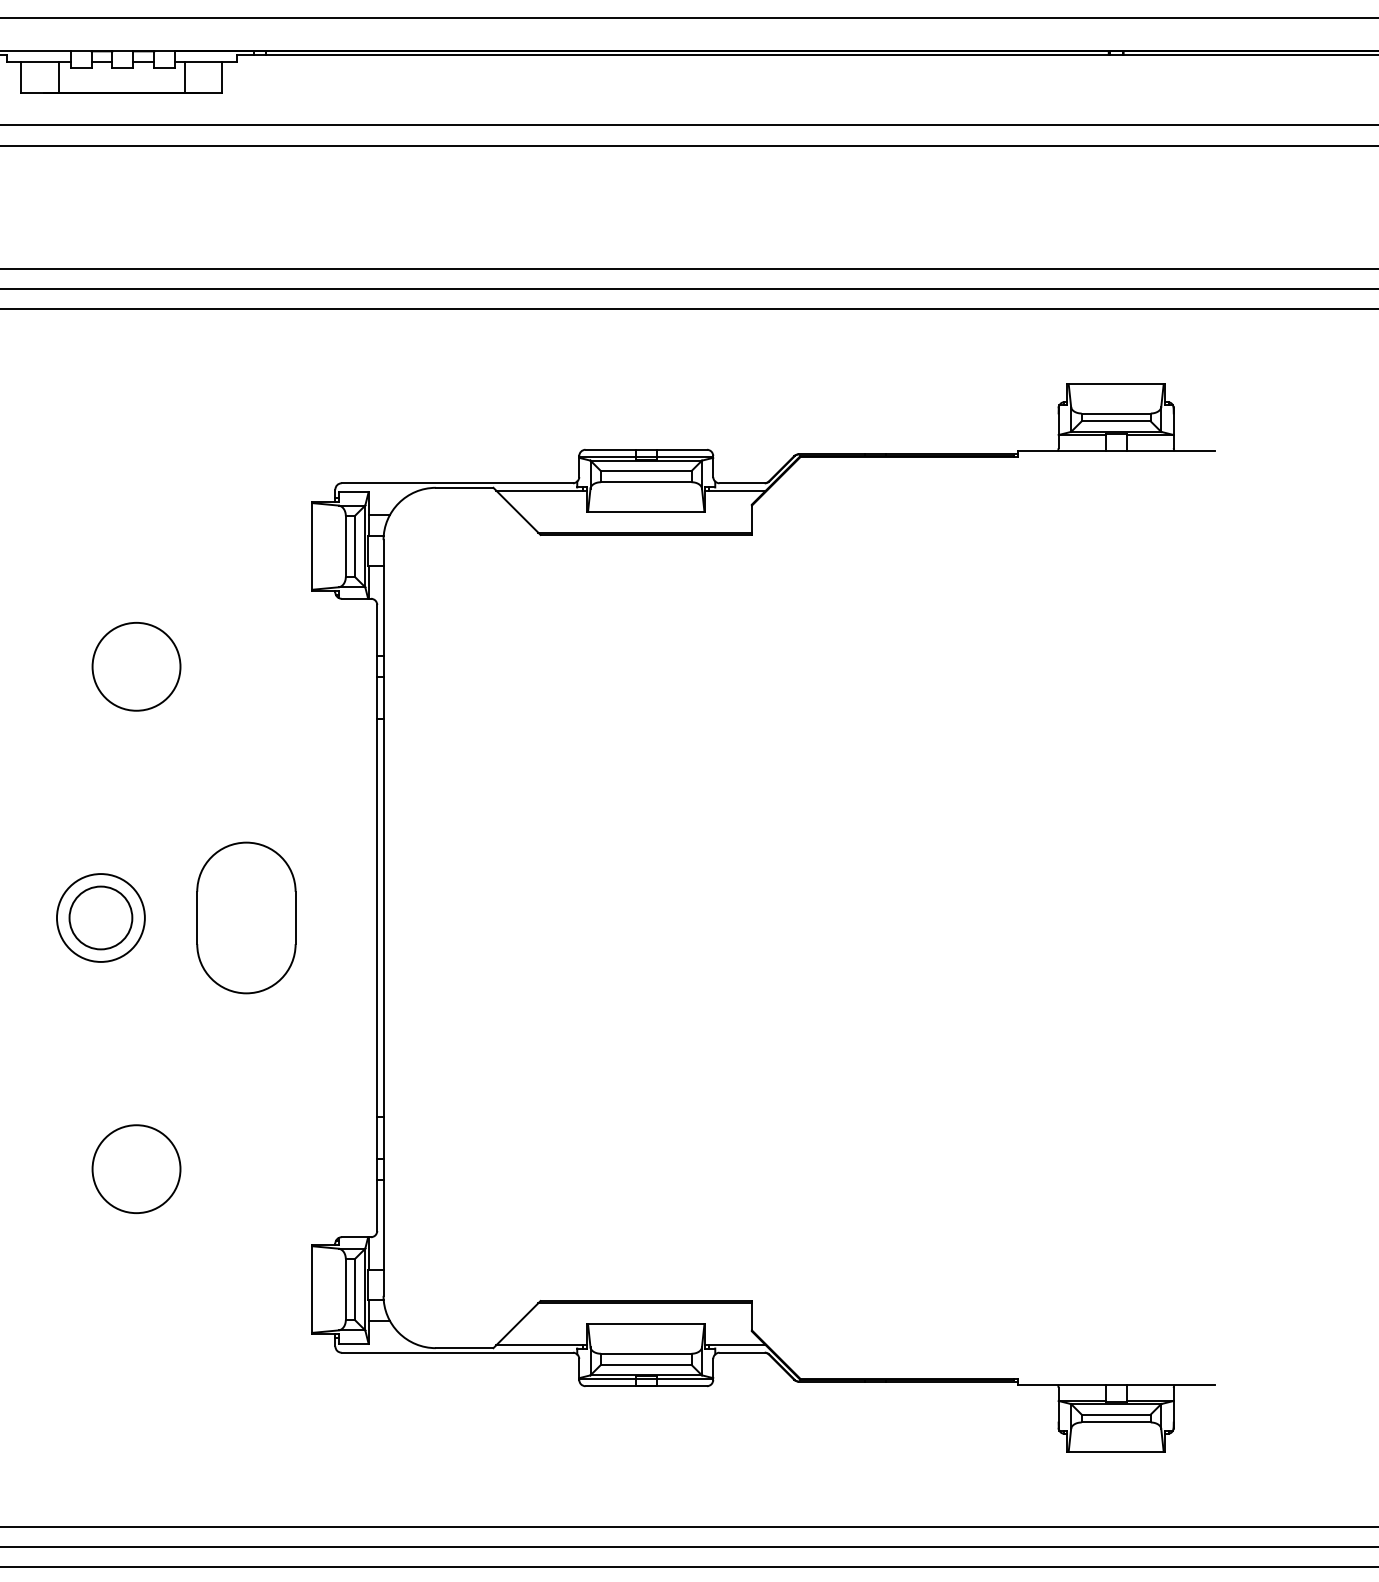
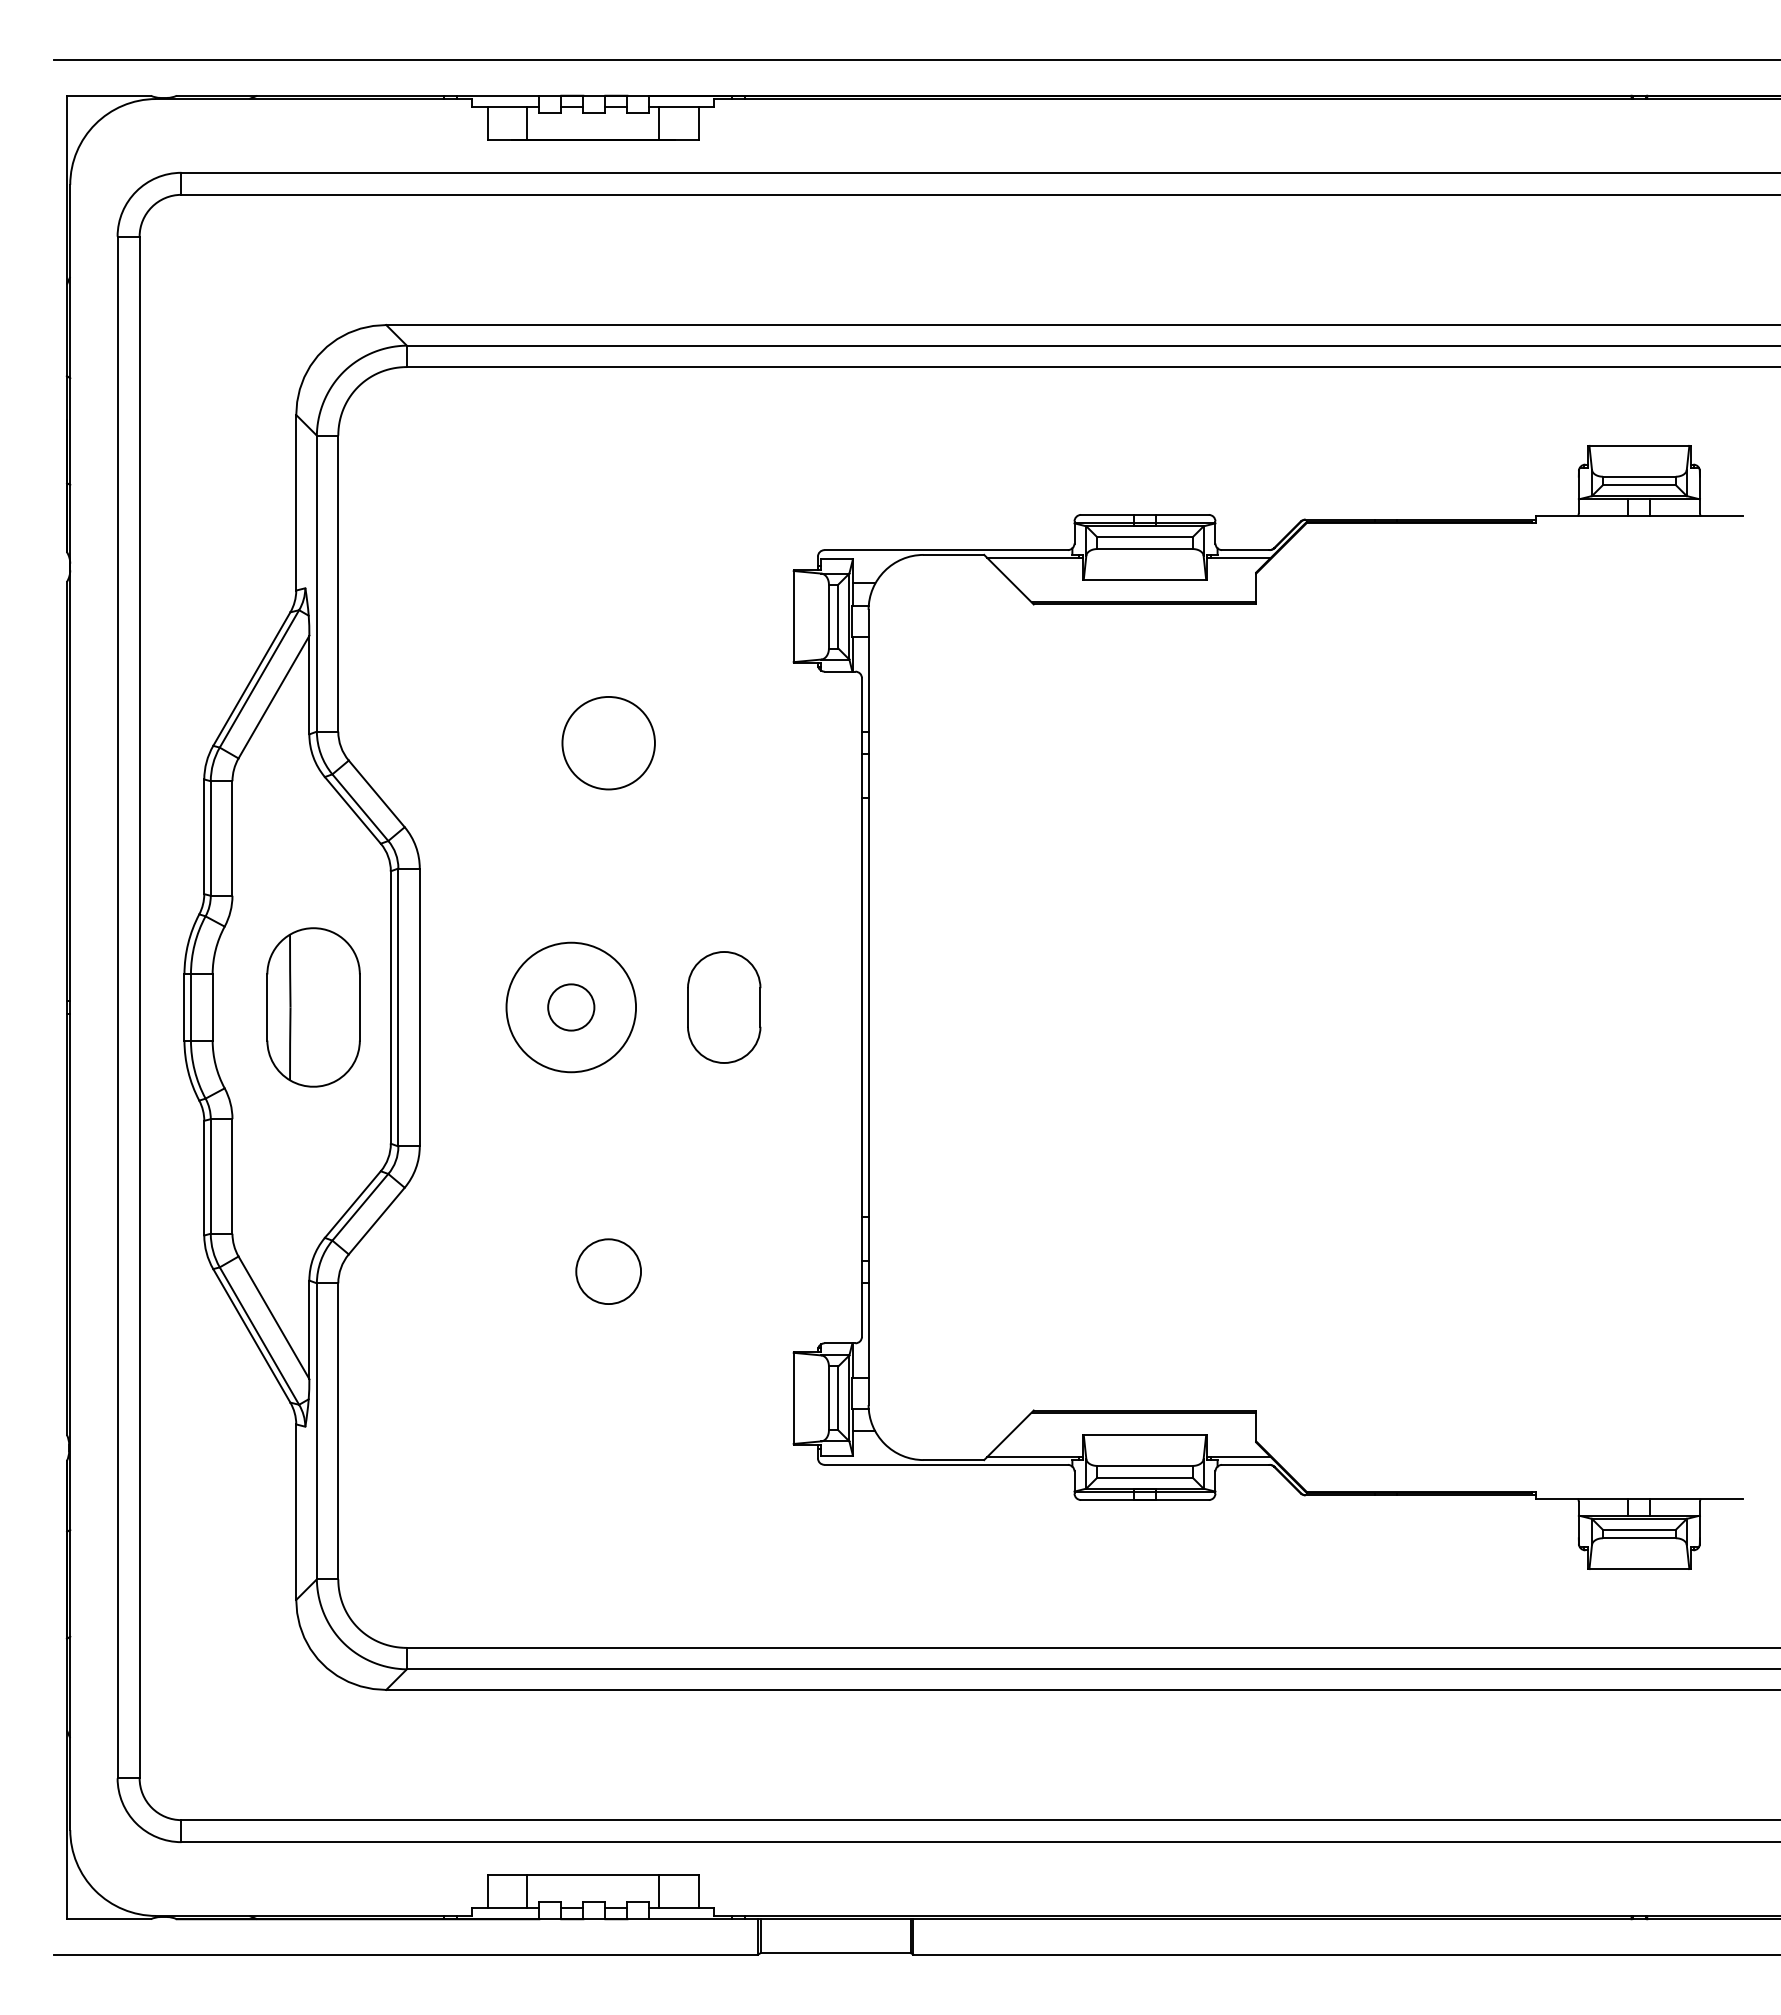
circle: (101, 918) -> (571, 1007), size x0.7
circle: (101, 918) -> (571, 1007), size x1.4
part: (245, 918) -> (723, 1007), size x0.7
circle: (136, 1168) -> (608, 1271), size x0.7

